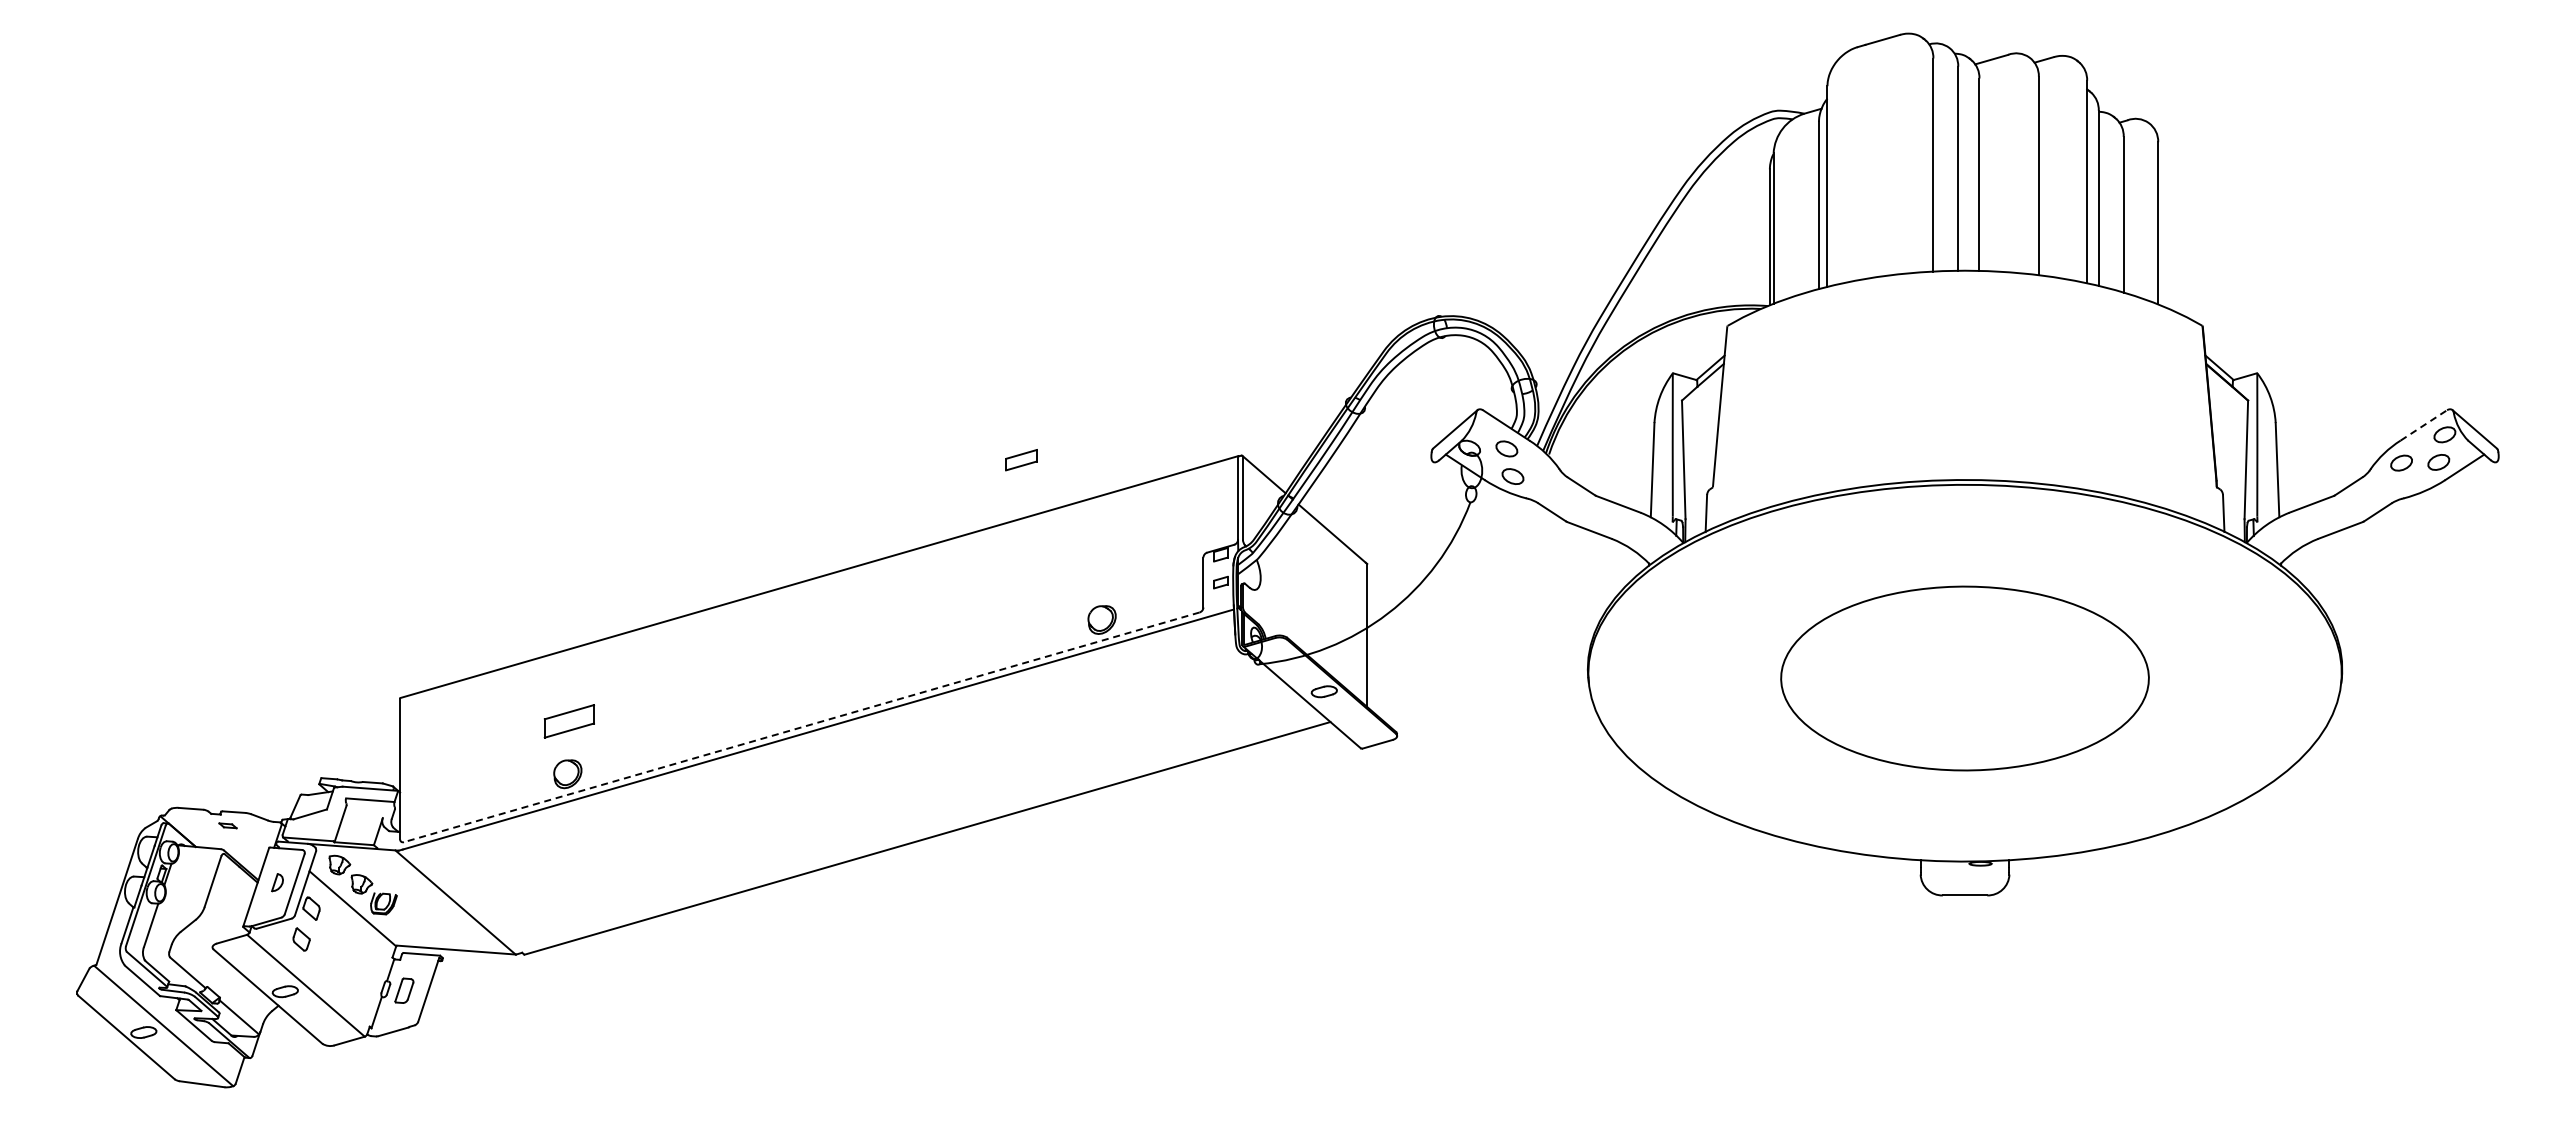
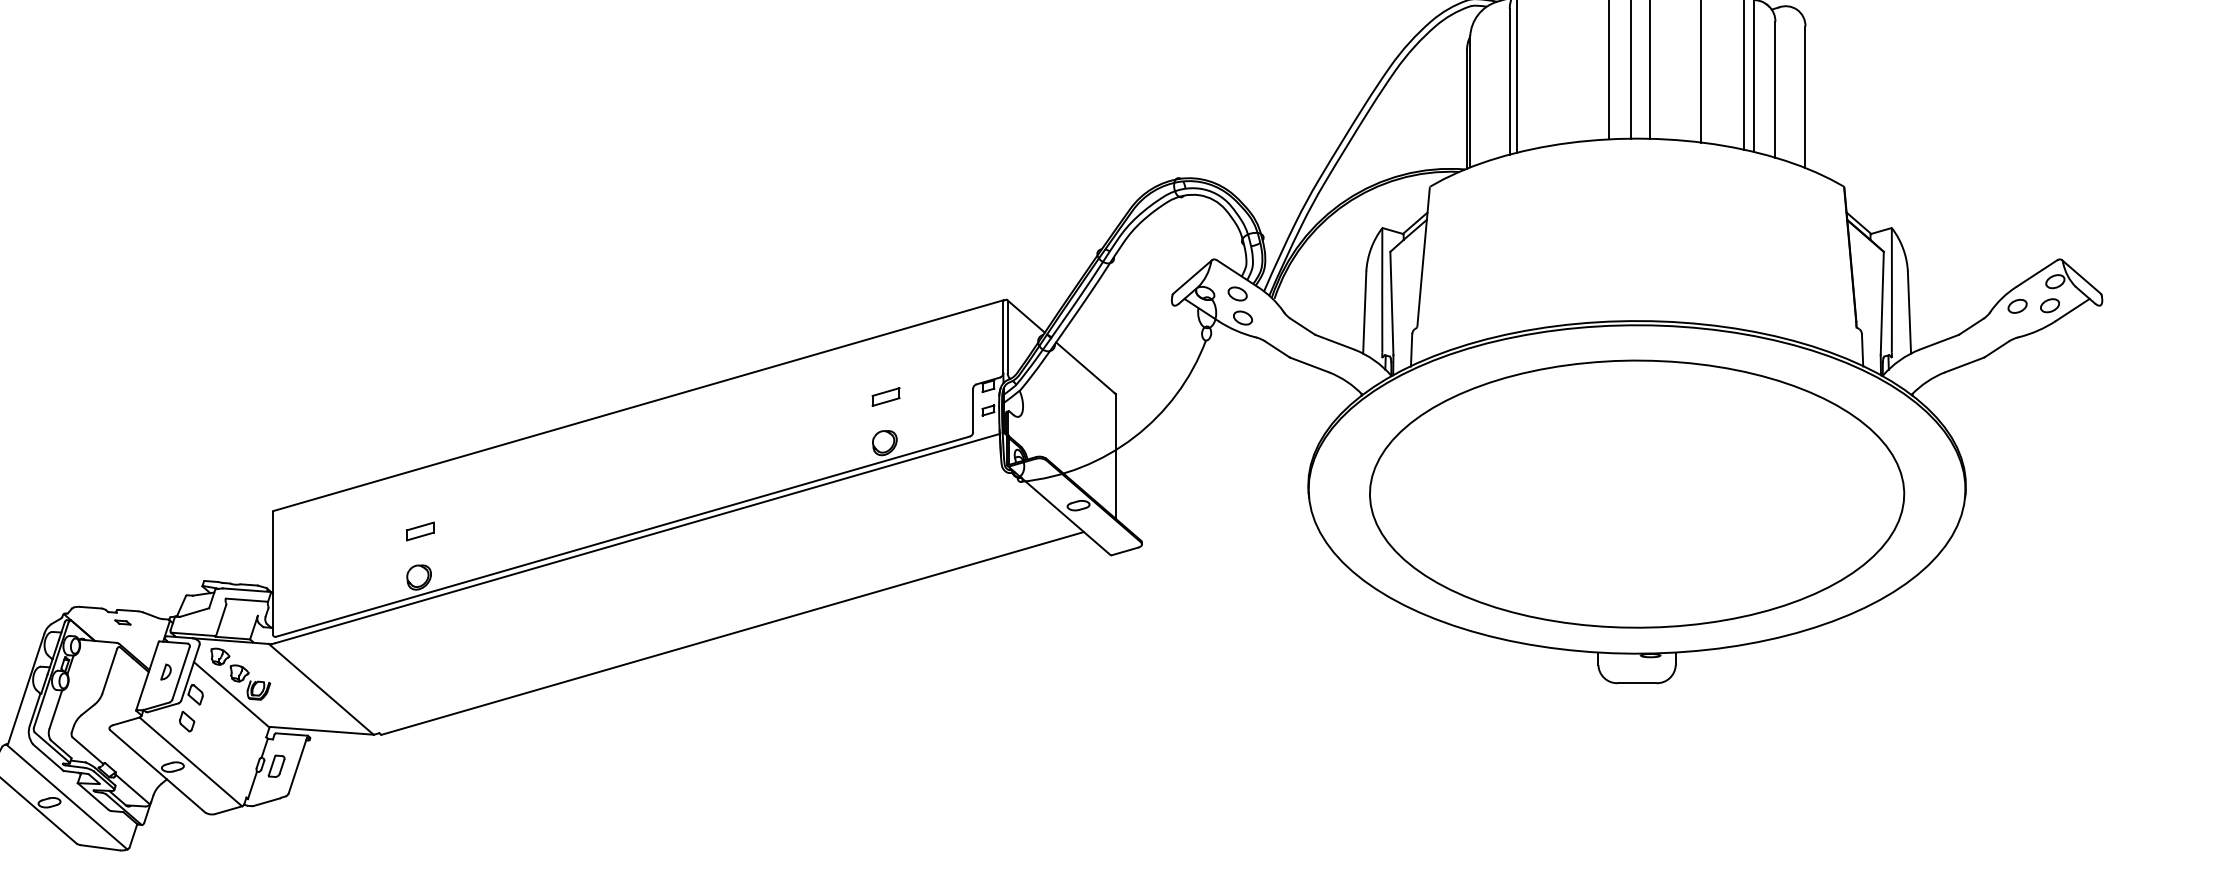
line: (2423, 425) -> (2036, 273), dashed -> solid
part: (1021, 460) -> (886, 397), moved
part: (1964, 678) -> (1636, 494), size x1.67
part: (568, 721) -> (419, 531), size x0.62
line: (801, 727) -> (622, 536), dashed -> solid

